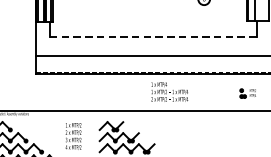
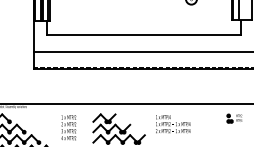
line: (153, 36) -> (143, 34), dashed -> solid
text: (170, 92) -> (173, 124), moved
part: (247, 93) -> (234, 118), moved

